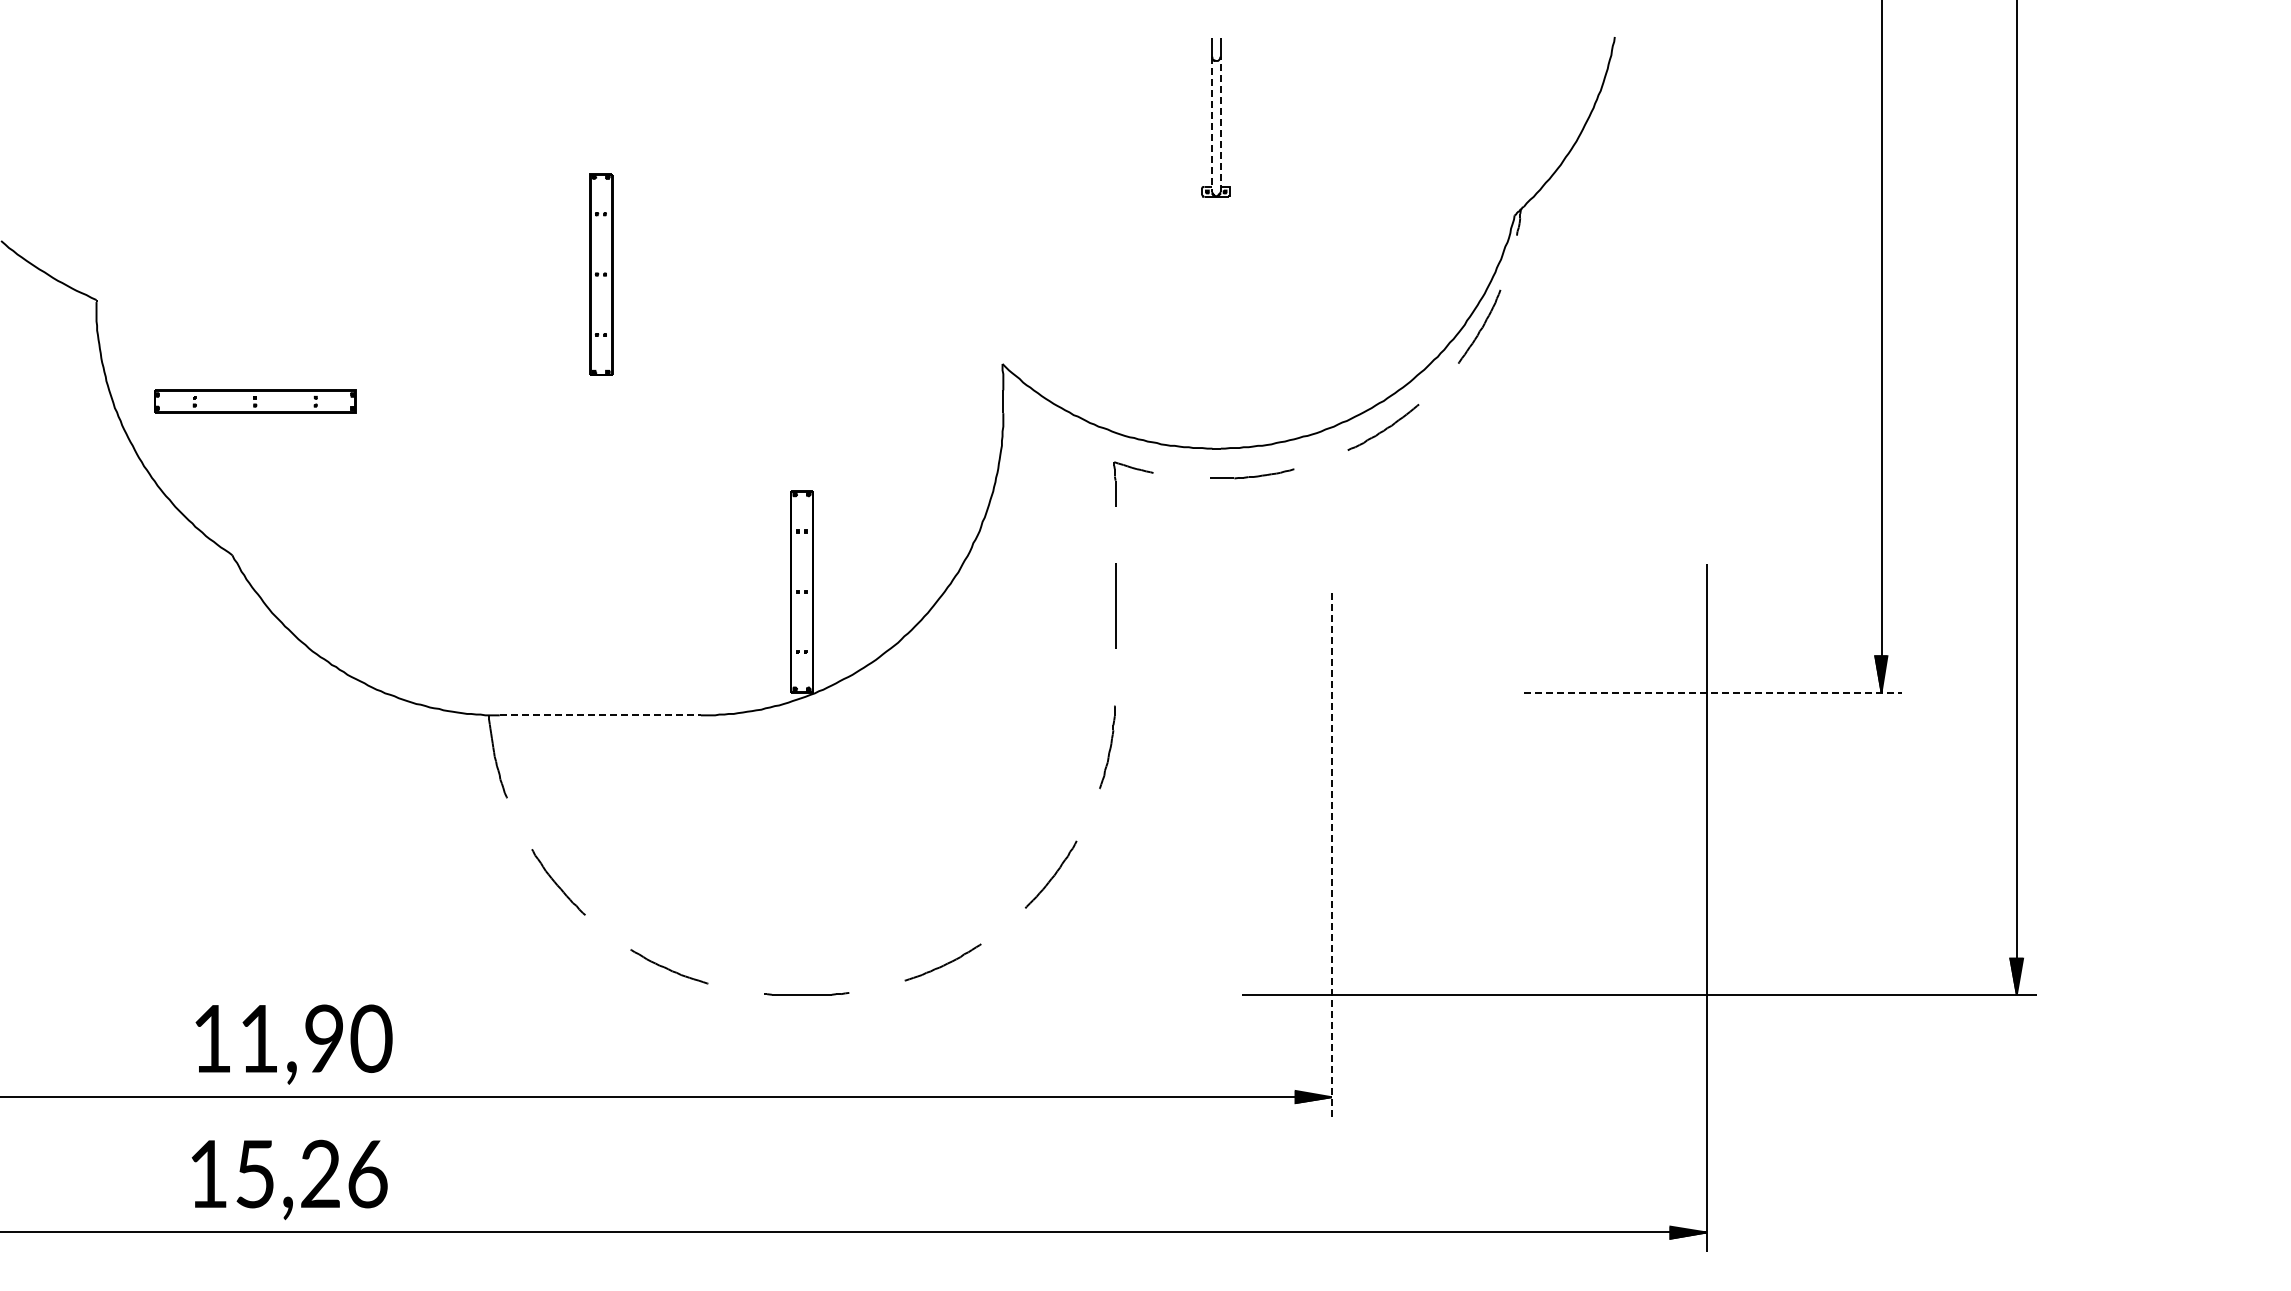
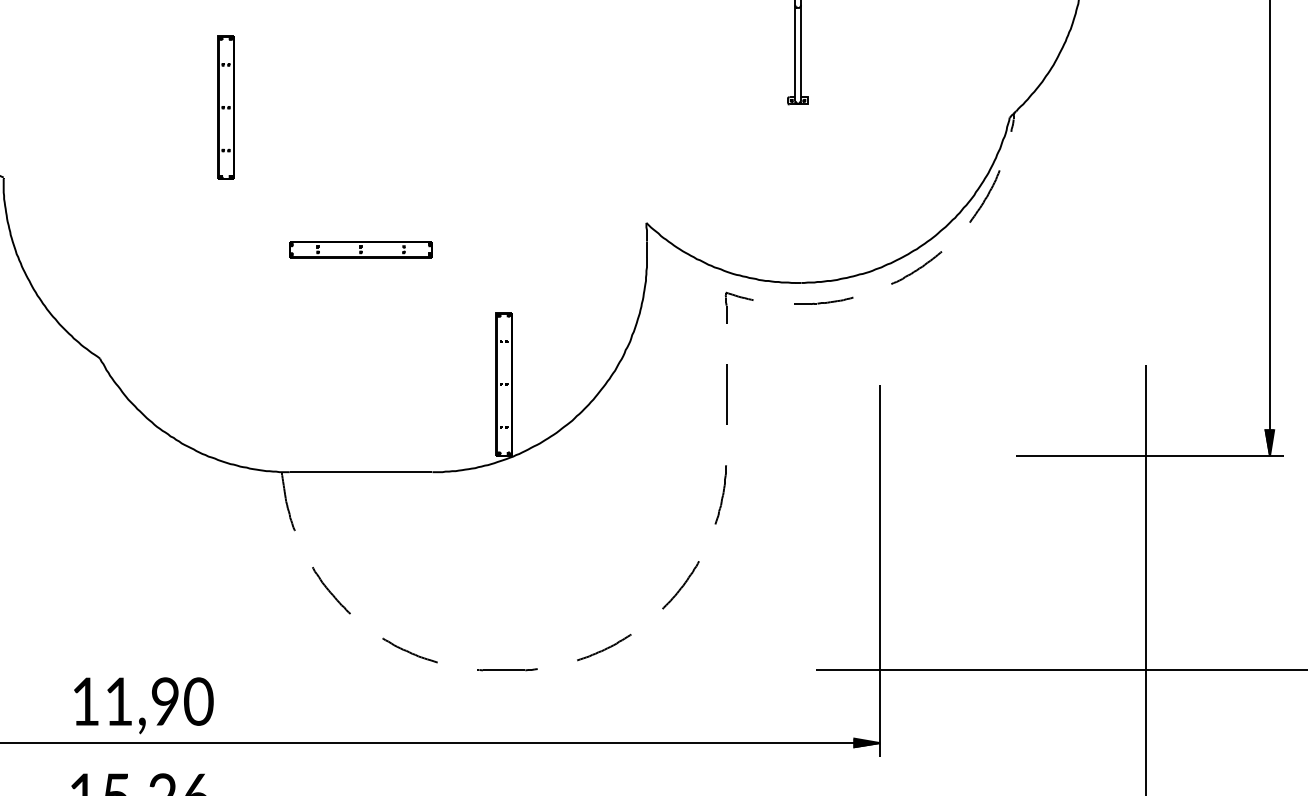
line: (1212, 124) -> (795, 53), dashed -> solid
line: (1220, 124) -> (801, 53), dashed -> solid
part: (601, 274) -> (226, 107), moved
part: (255, 401) -> (361, 249), moved
line: (1712, 692) -> (1150, 455), dashed -> solid
line: (600, 715) -> (361, 472), dashed -> solid
line: (1331, 855) -> (879, 571), dashed -> solid

